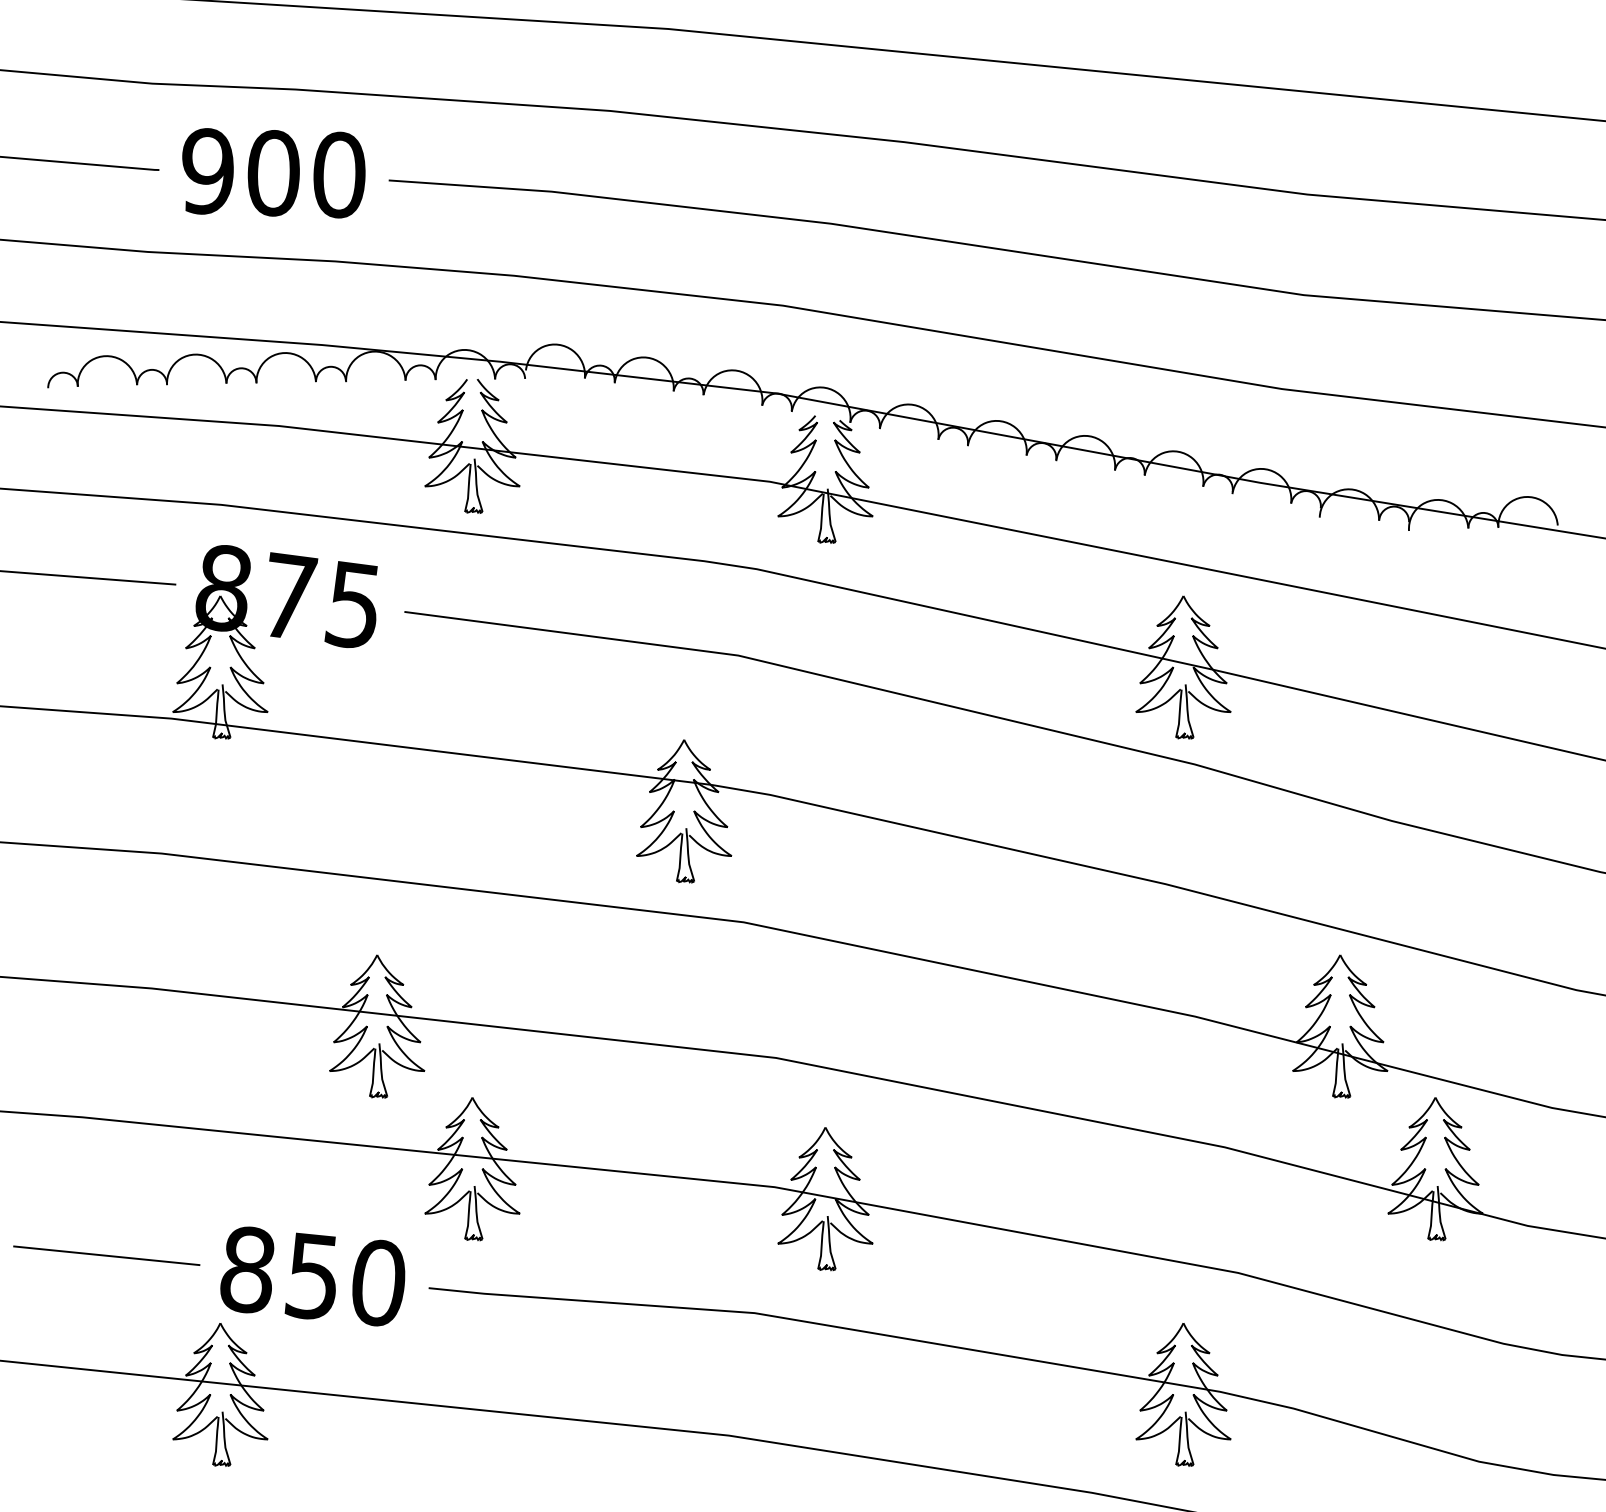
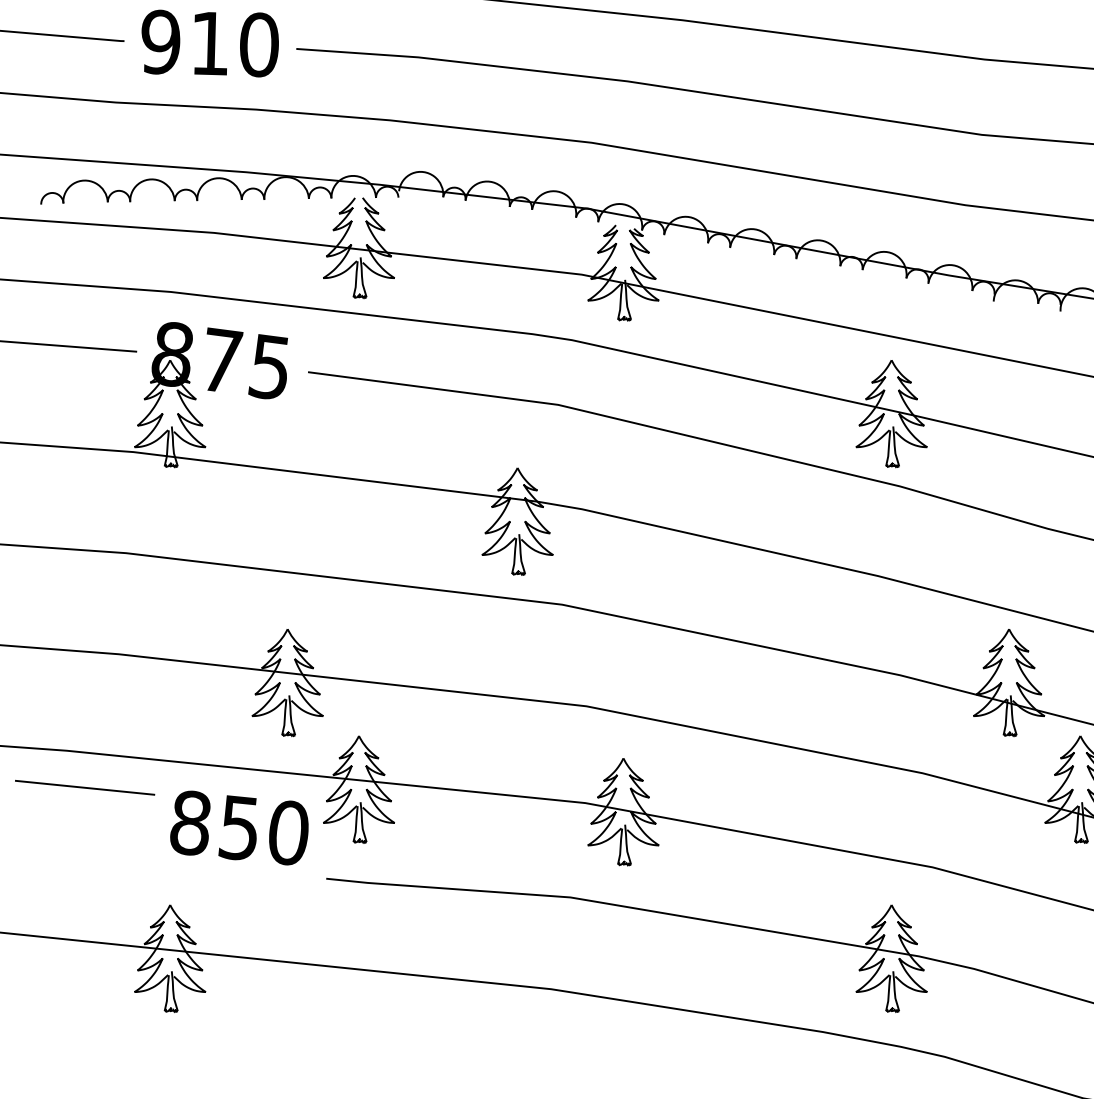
text: (273, 173) -> (209, 43), 900 -> 910
line: (106, 1255) -> (84, 787), moved
text: (312, 1276) -> (239, 828), moved

